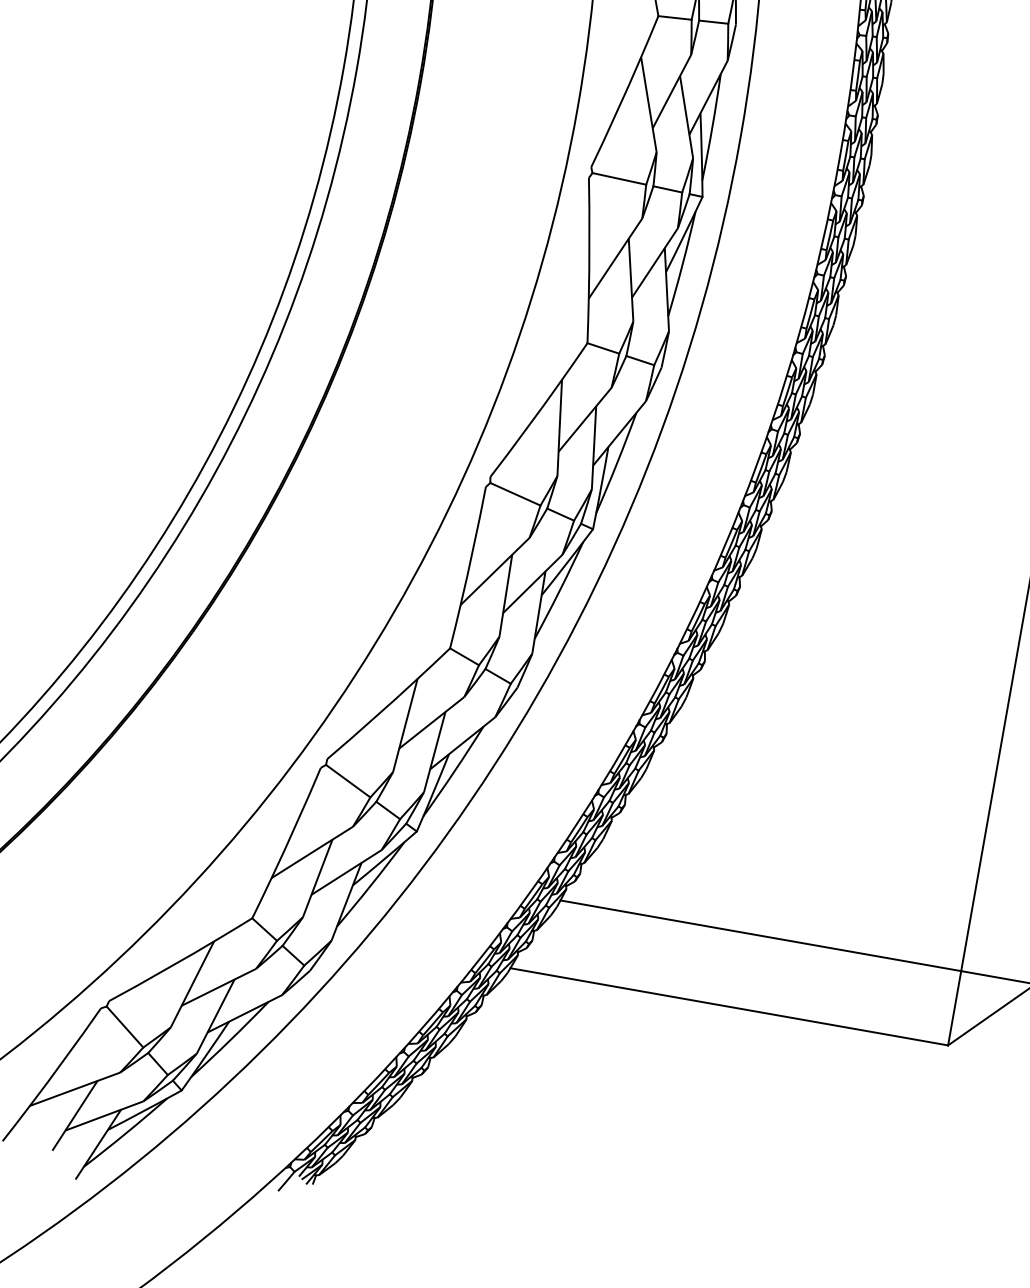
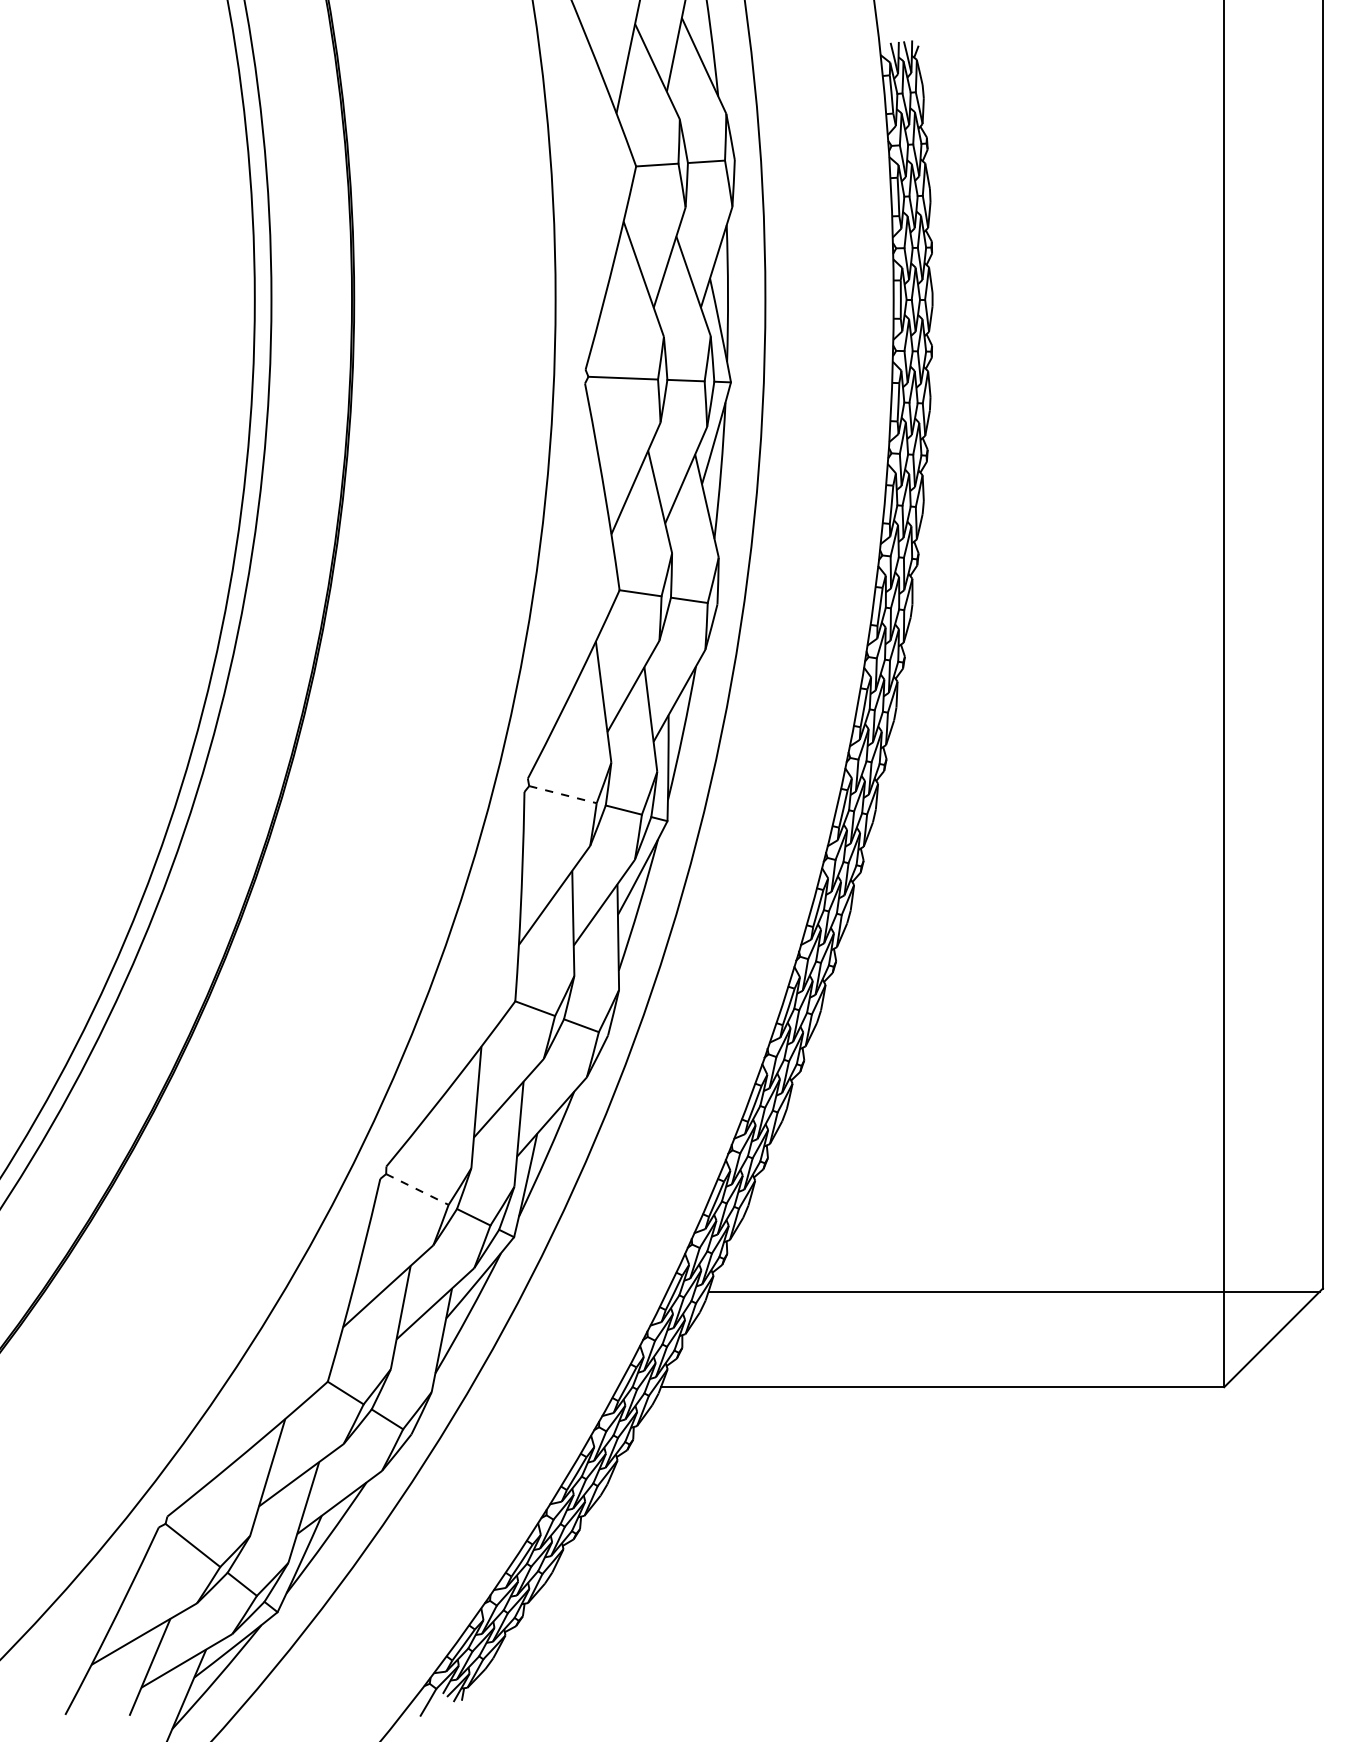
line: (515, 494) -> (562, 794), solid -> dashed
line: (348, 781) -> (417, 1189), solid -> dashed

